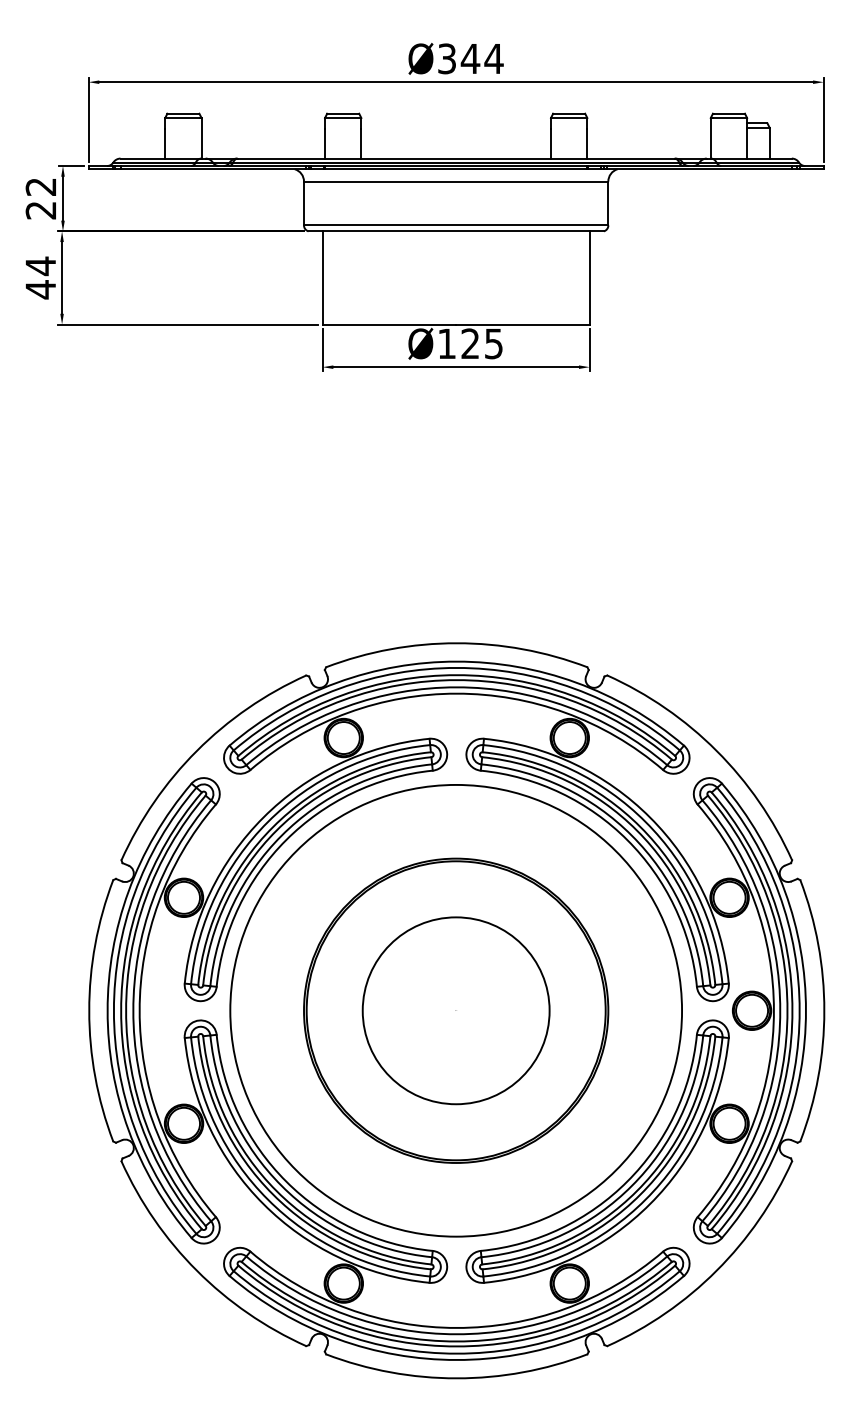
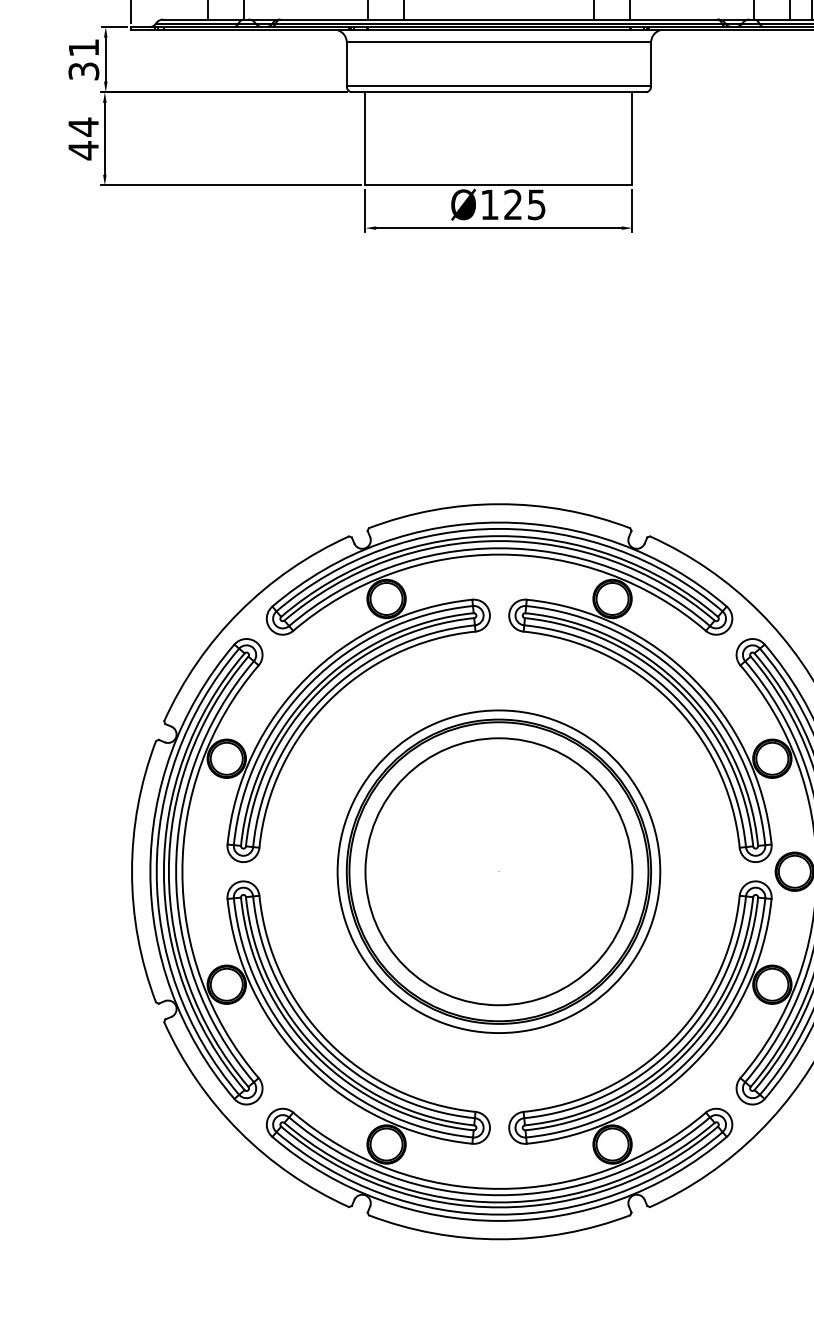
text: (40, 198) -> (83, 59), 22 -> 31
circle: (455, 1010) -> (498, 871), size x0.71
circle: (455, 1010) -> (498, 871), size x1.43

